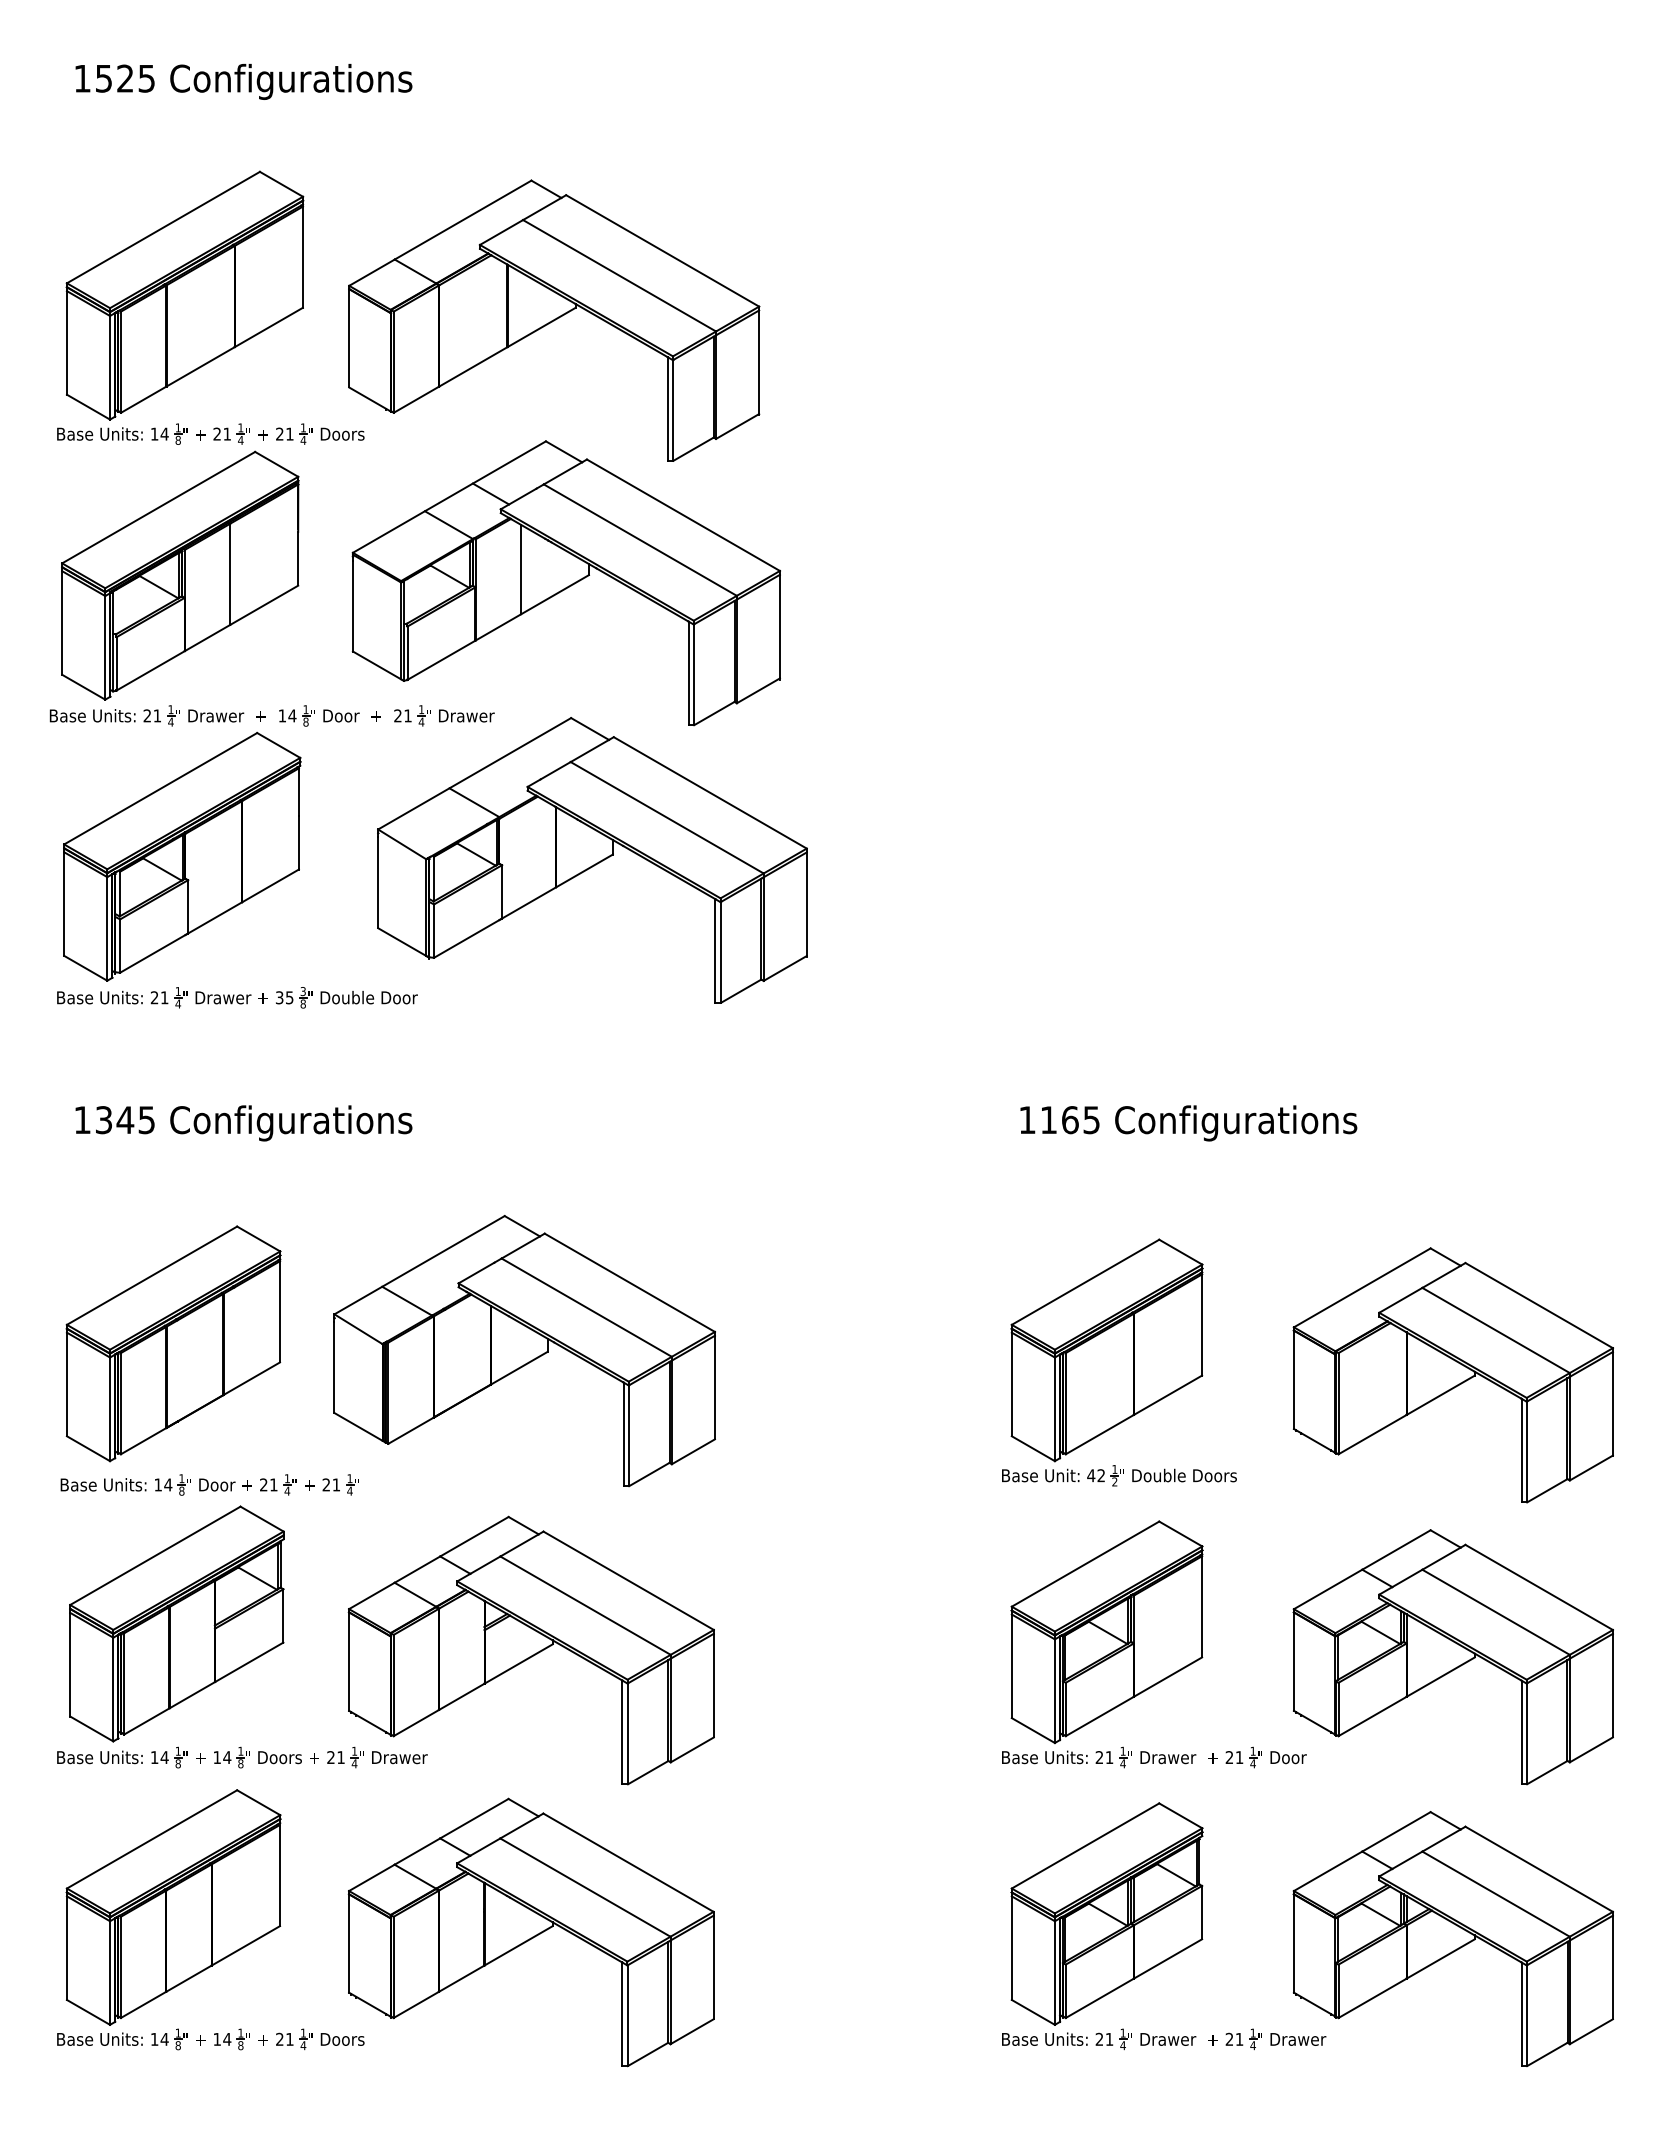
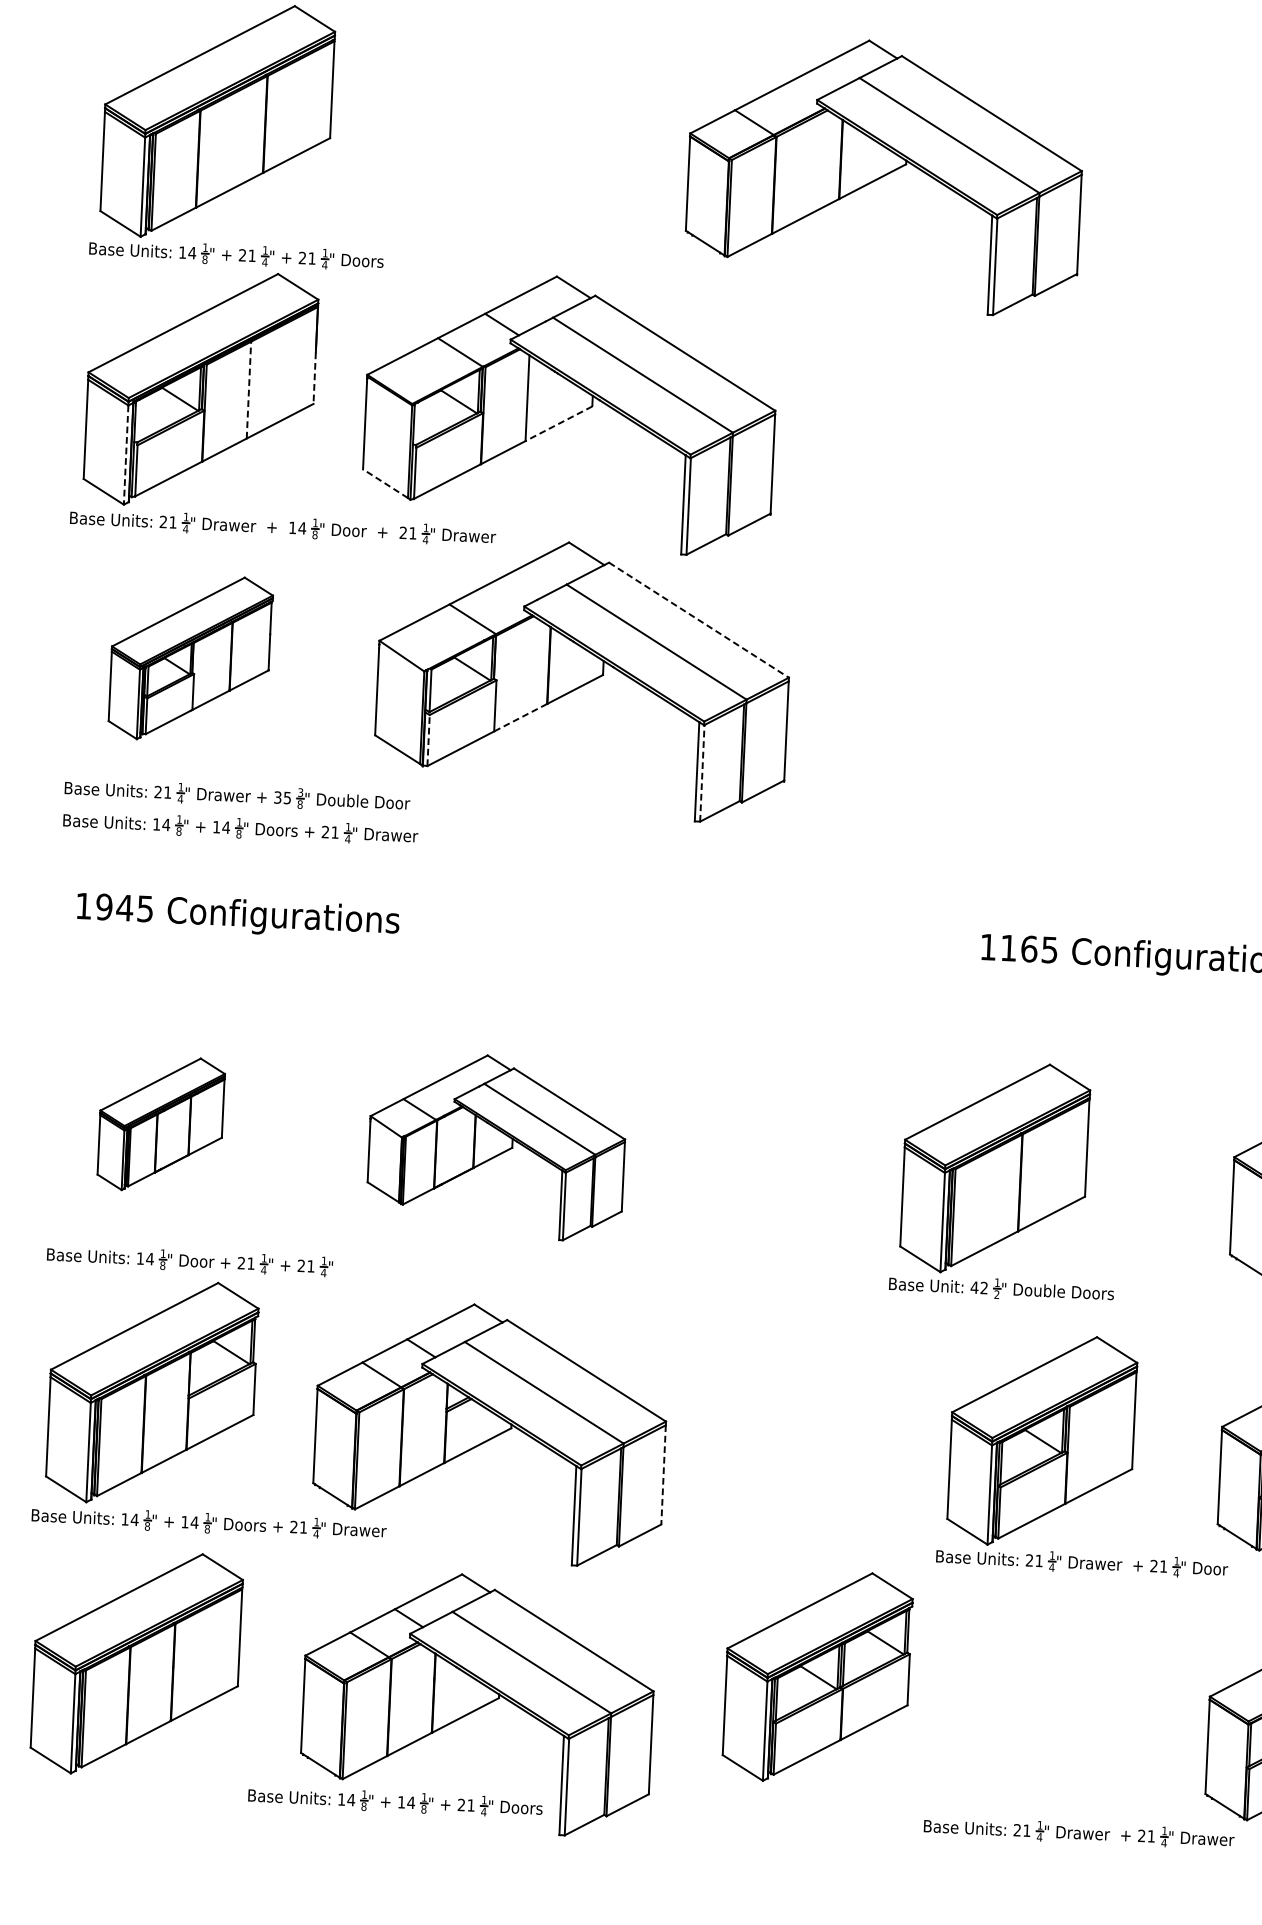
part: (554, 320) -> (885, 175), moved
line: (298, 558) -> (314, 377), solid -> dashed
line: (230, 574) -> (249, 390), solid -> dashed
line: (554, 595) -> (558, 424), solid -> dashed
line: (105, 647) -> (126, 454), solid -> dashed
line: (377, 665) -> (385, 483), solid -> dashed
line: (710, 793) -> (699, 620), solid -> dashed
part: (182, 856) -> (191, 658), size x0.7
line: (527, 903) -> (519, 718), solid -> dashed
line: (434, 931) -> (428, 740), solid -> dashed
line: (721, 951) -> (702, 772), solid -> dashed
part: (242, 1031) -> (240, 828), added
text: (103, 1120) -> (103, 907), 1345 -> 1945
part: (173, 1343) -> (161, 1123), size x0.6
part: (524, 1351) -> (496, 1146), size x0.7
part: (1119, 1362) -> (1006, 1180), moved
line: (713, 1685) -> (663, 1474), solid -> dashed
part: (1106, 1913) -> (817, 1676), moved
part: (210, 2039) -> (395, 1802), moved

